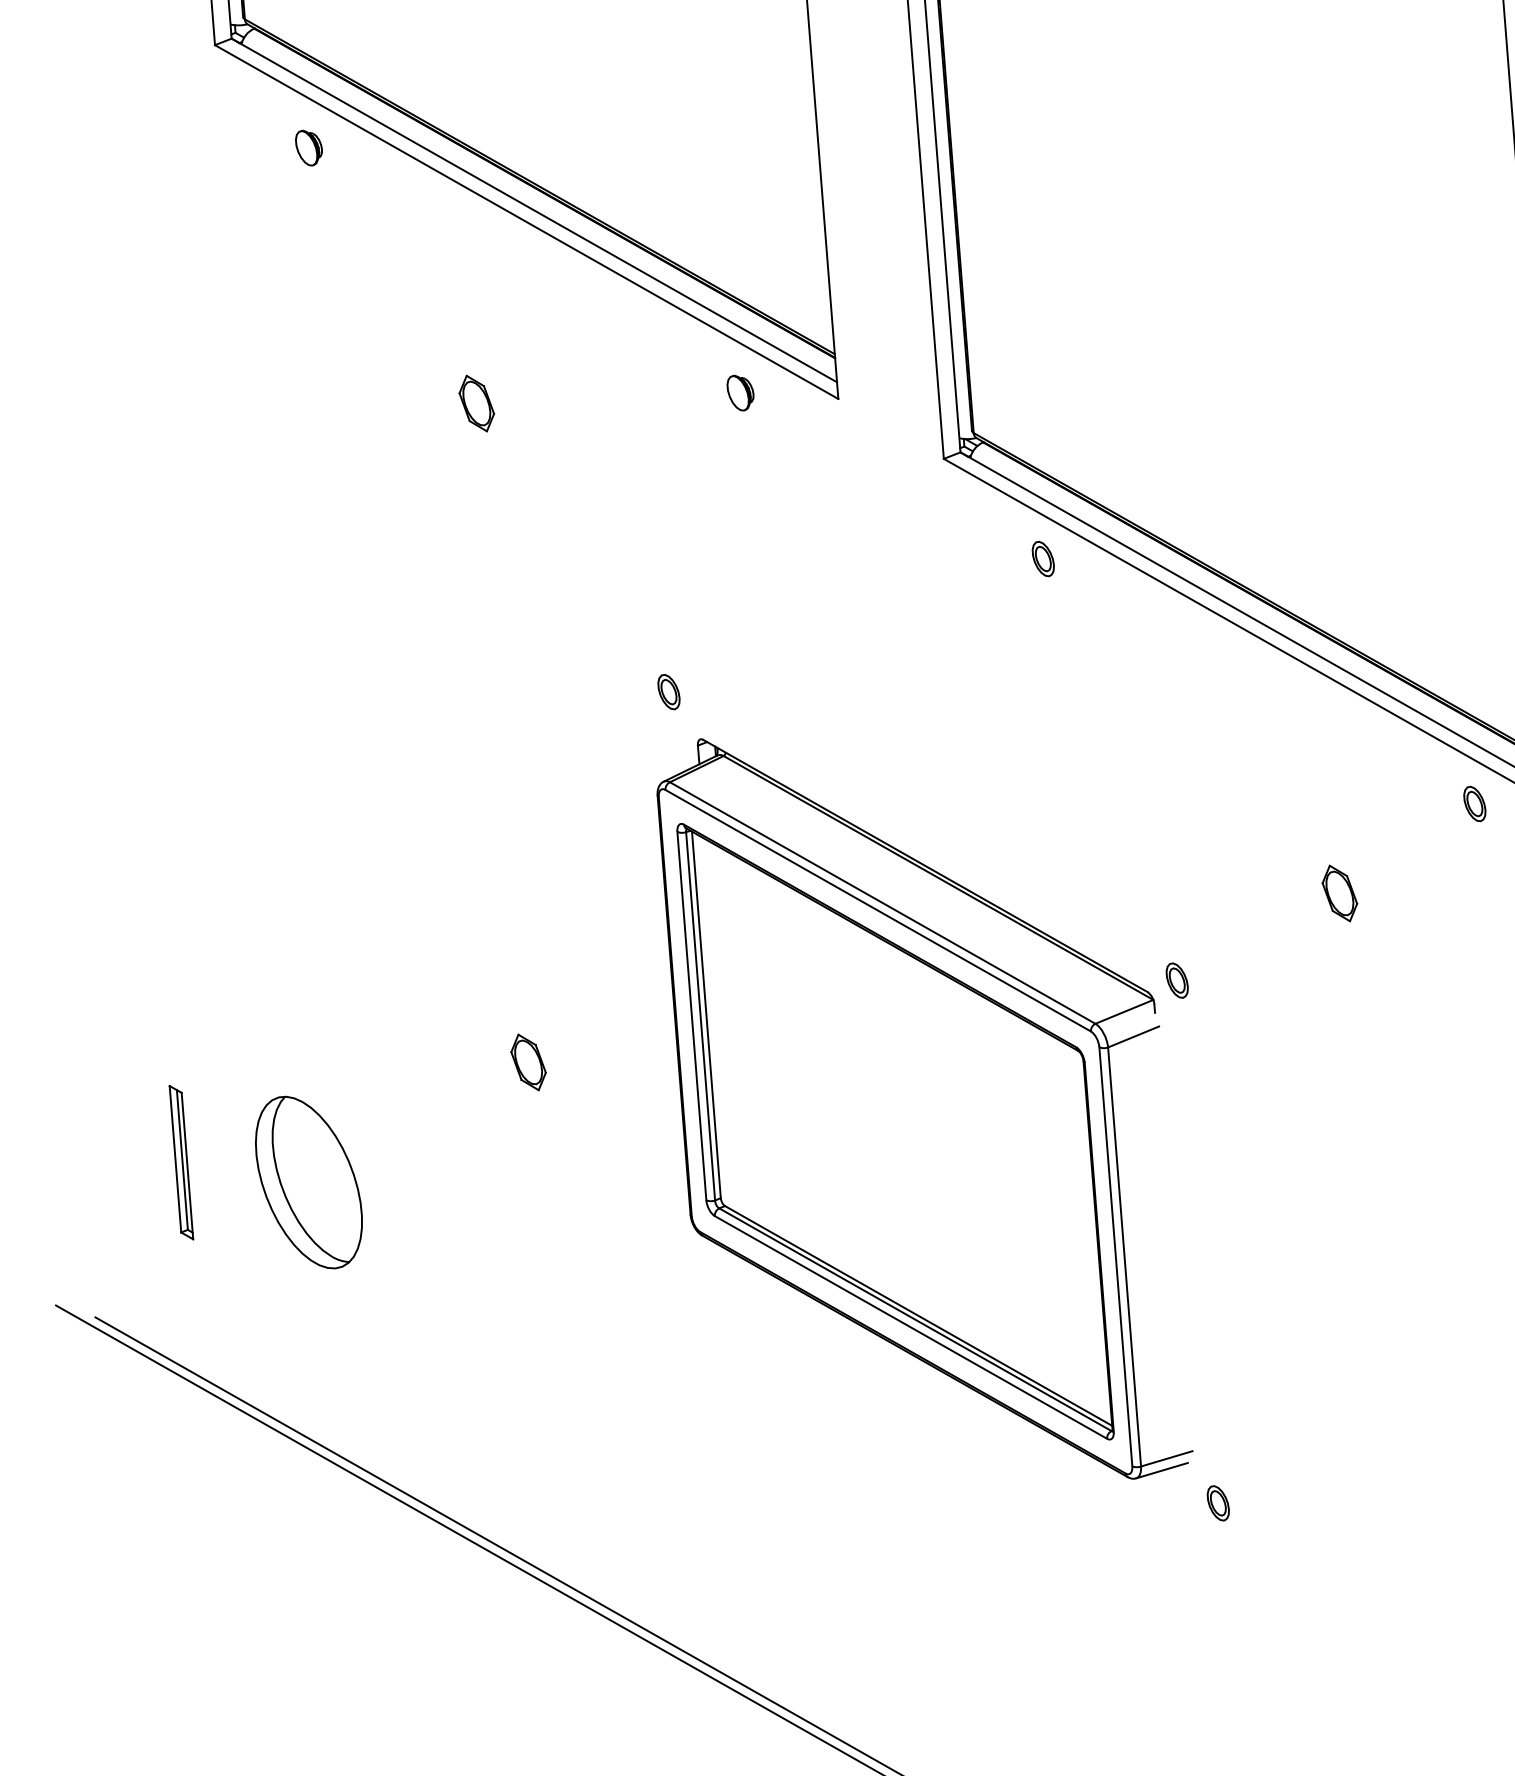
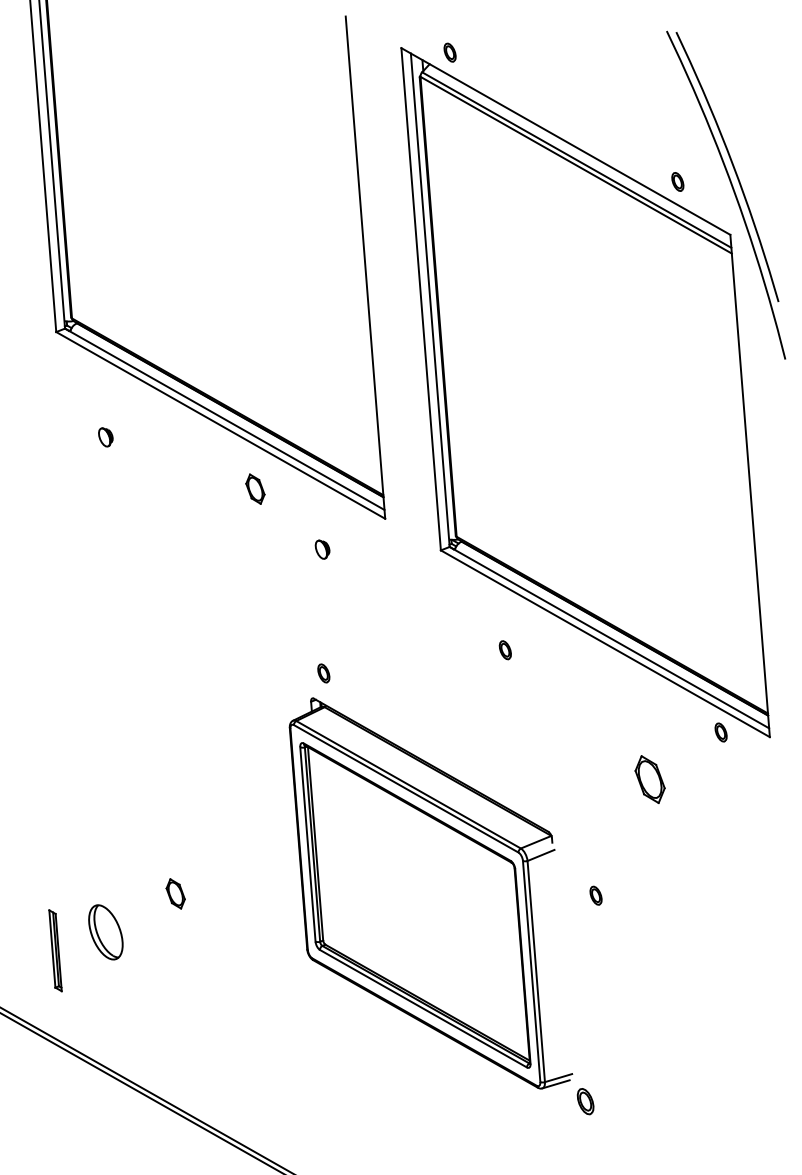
part: (308, 148) -> (105, 437), moved
part: (740, 392) -> (322, 549), moved
part: (476, 402) -> (255, 488), moved
part: (1041, 559) -> (504, 650), moved
part: (668, 692) -> (323, 673), moved
part: (1339, 893) -> (649, 779), size x1.6
part: (1176, 980) -> (595, 895), moved
part: (528, 1061) -> (175, 893), moved
part: (181, 1162) -> (55, 950), moved
part: (308, 1182) -> (105, 932), size x0.6
part: (1217, 1503) -> (585, 1101), size x1.4

